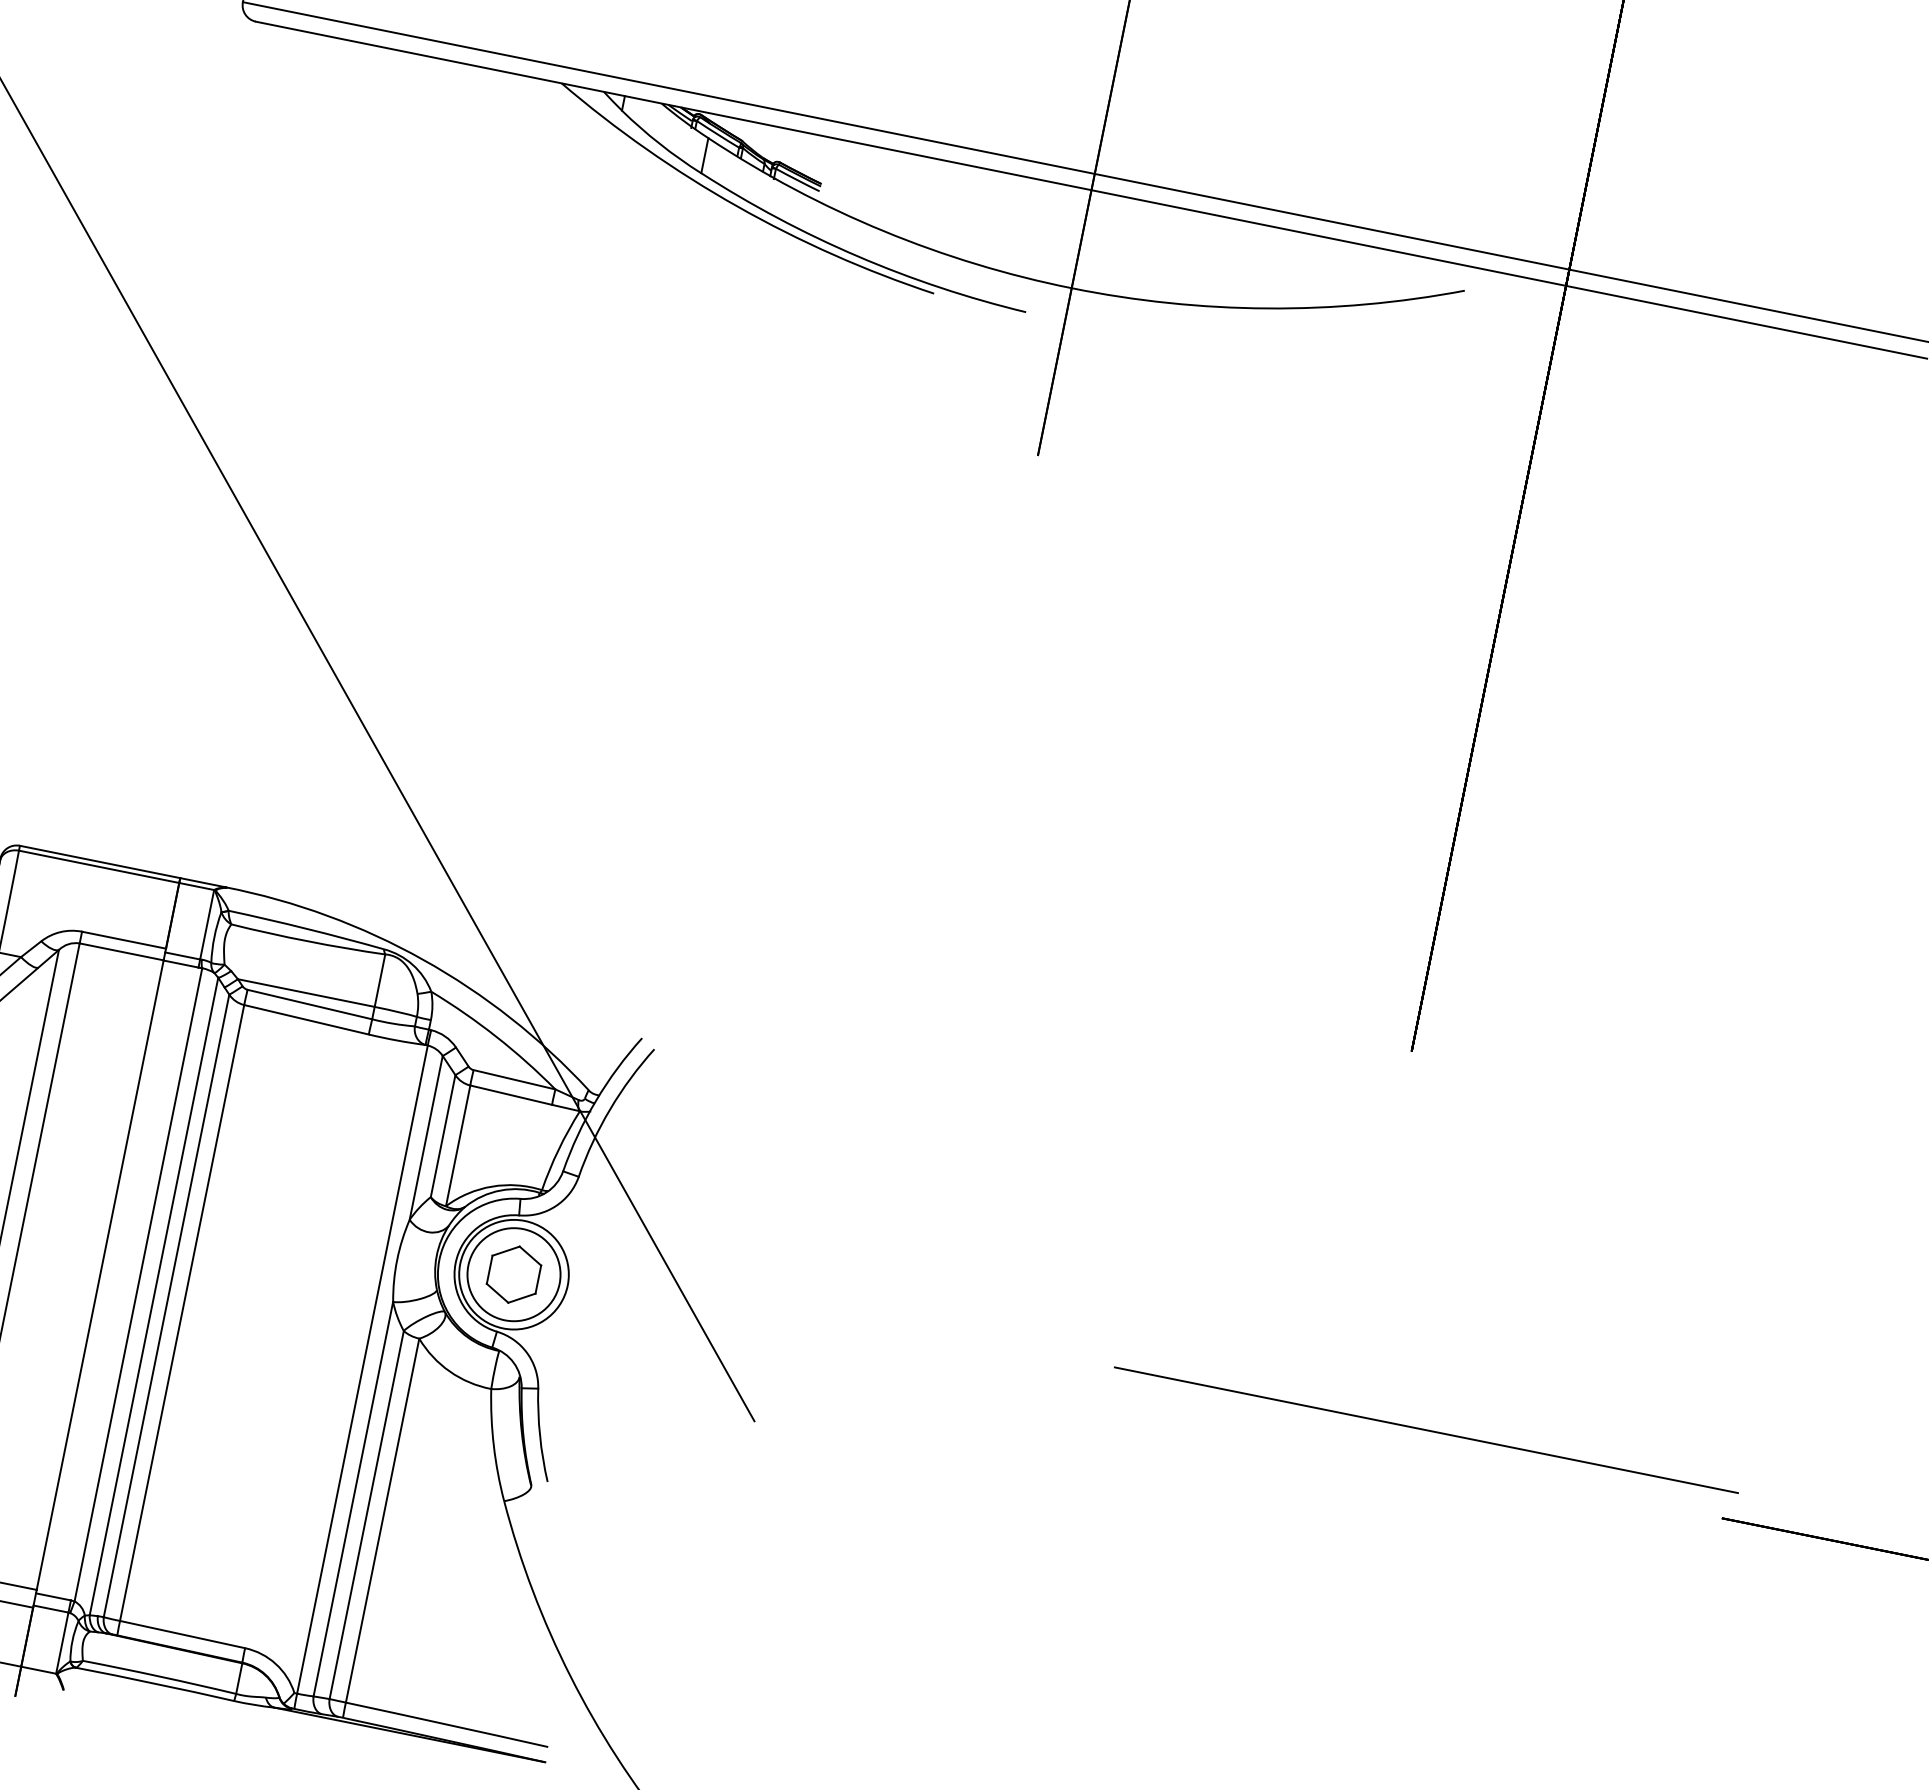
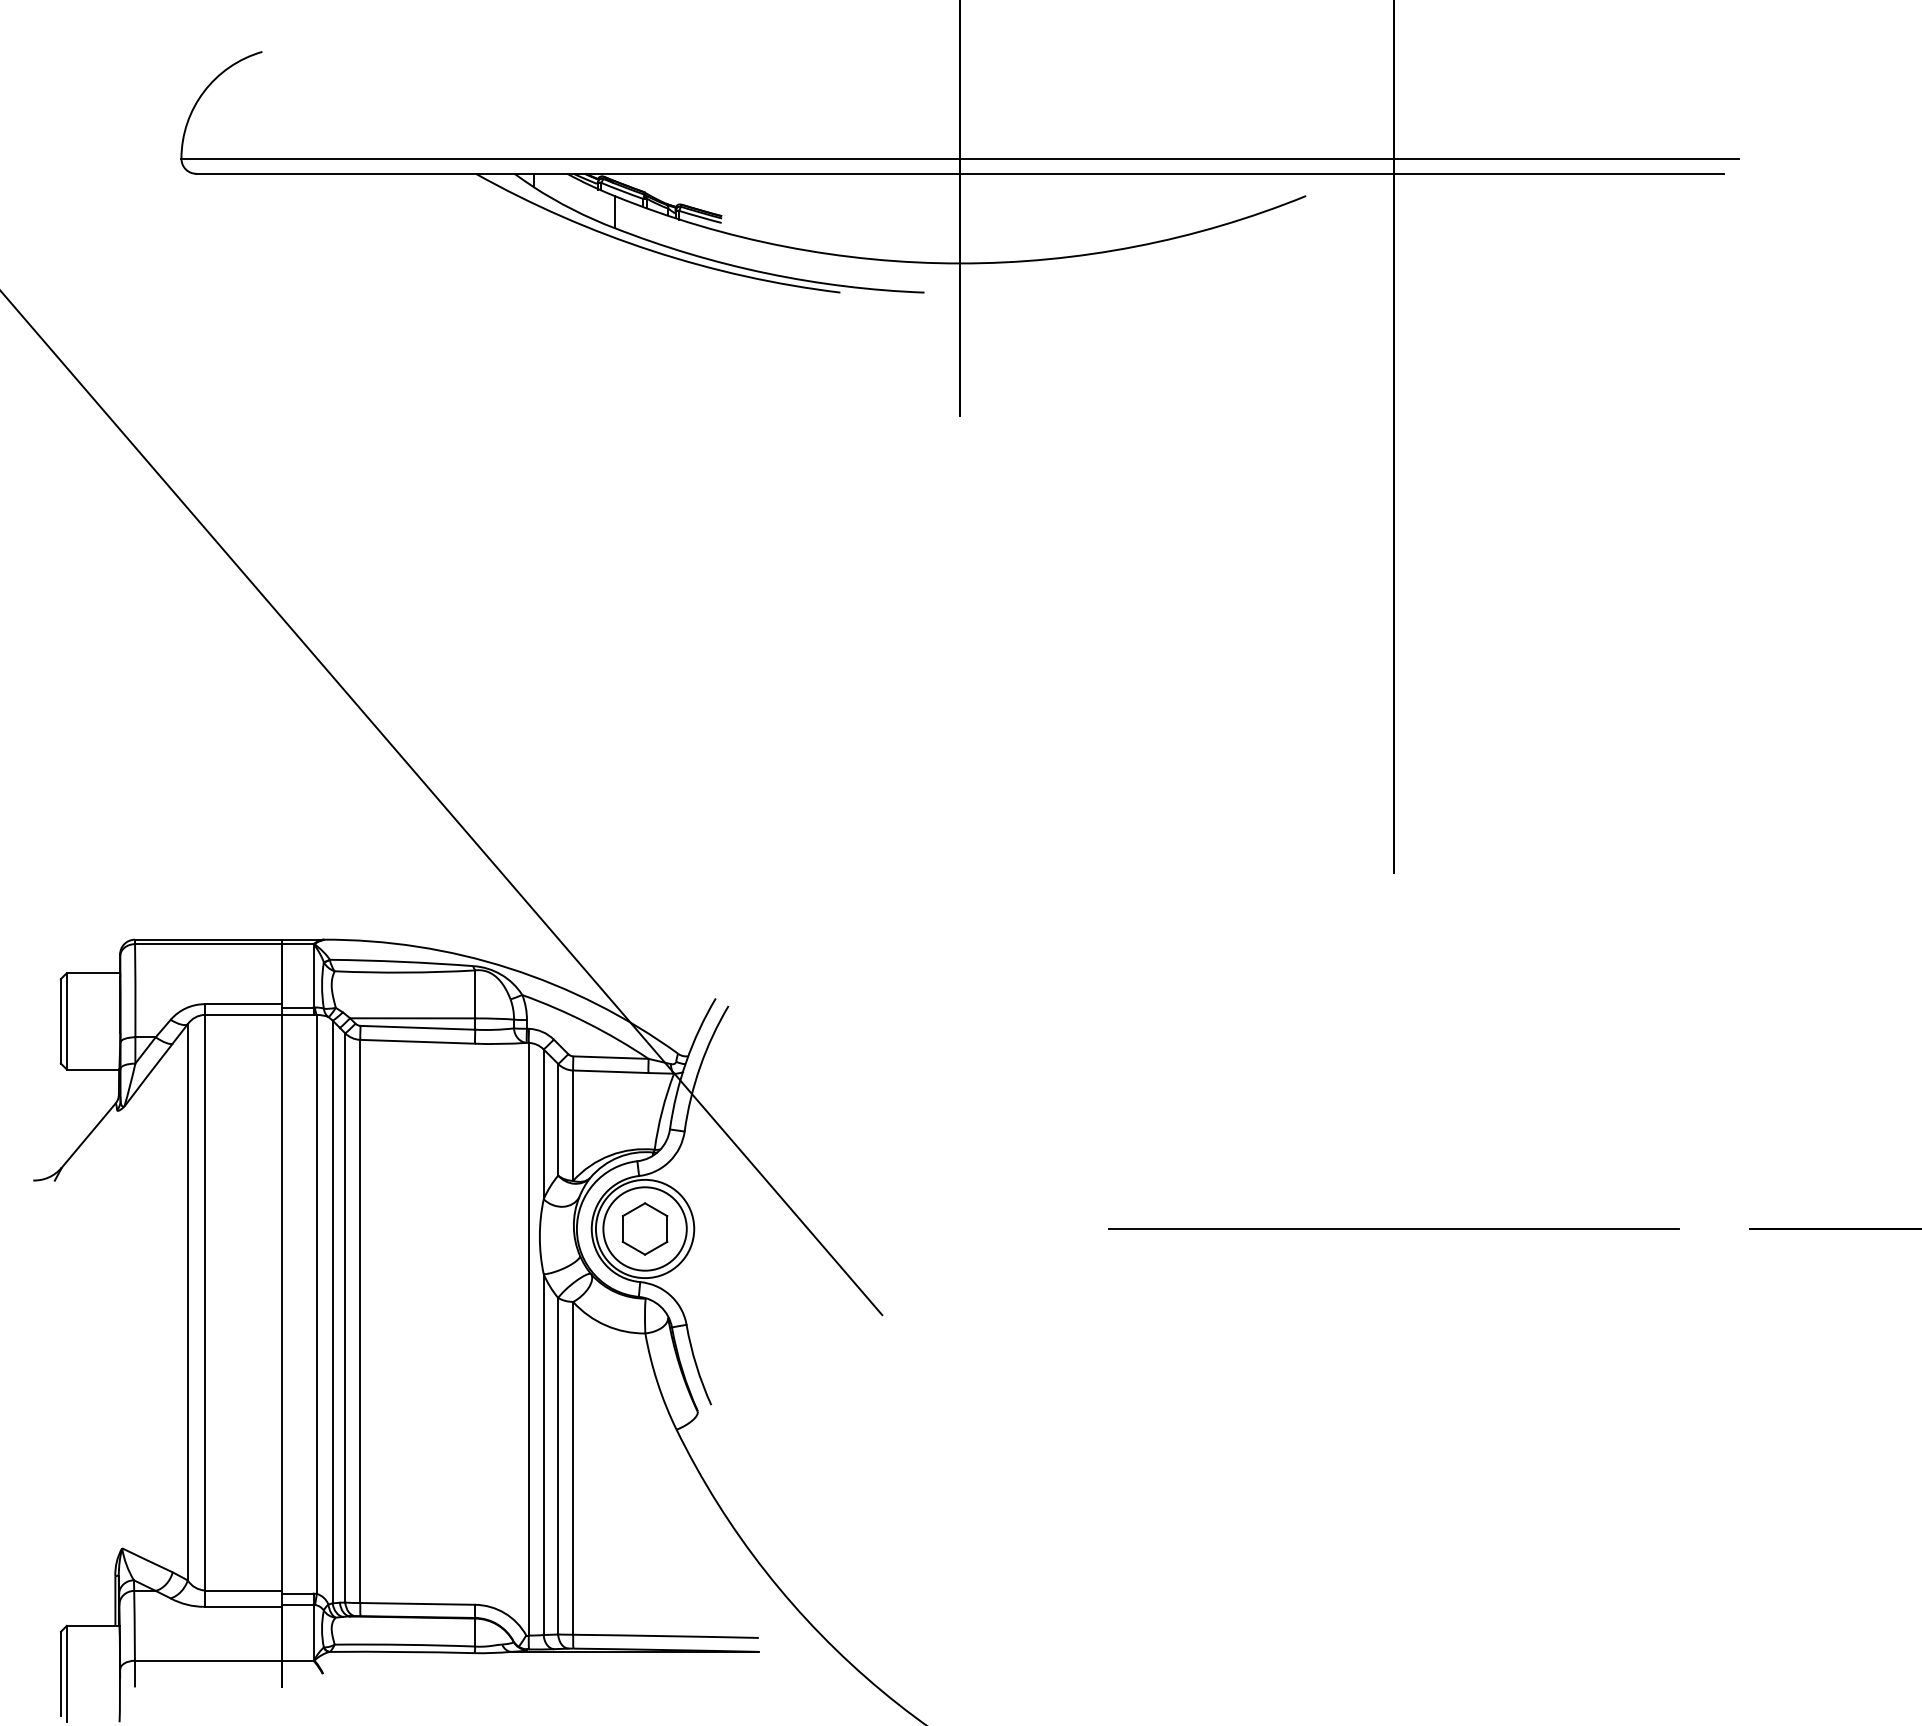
line: (1425, 1429) -> (1393, 1228), moved

